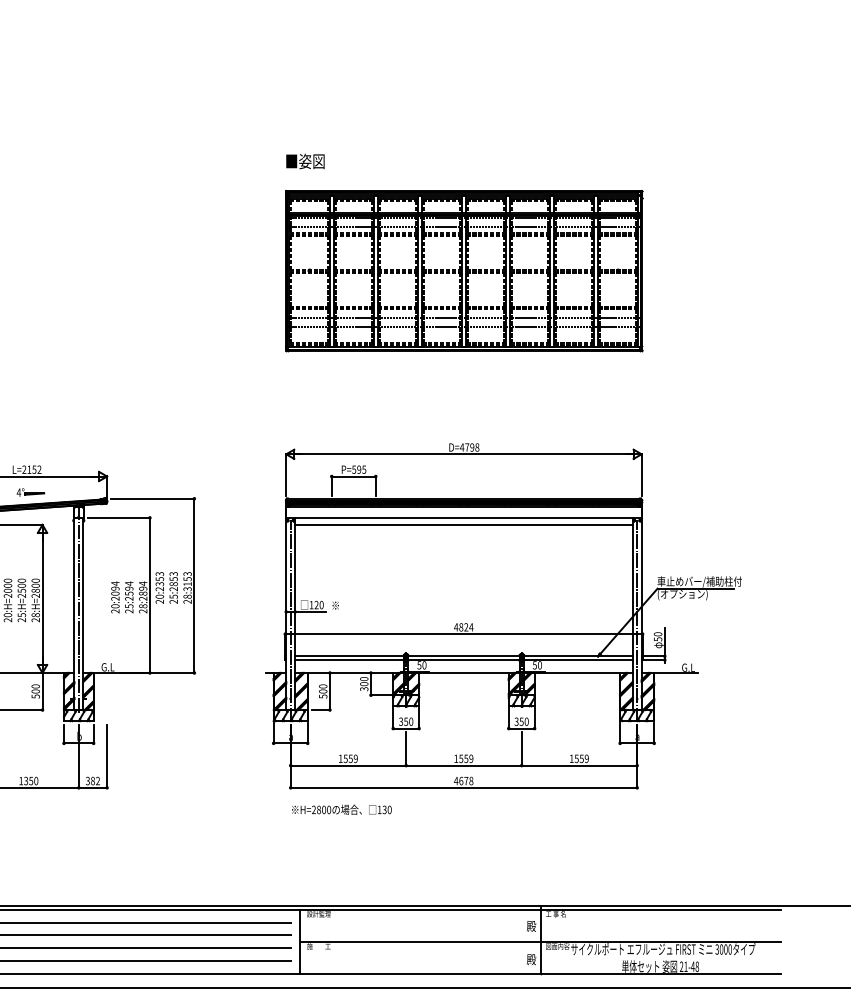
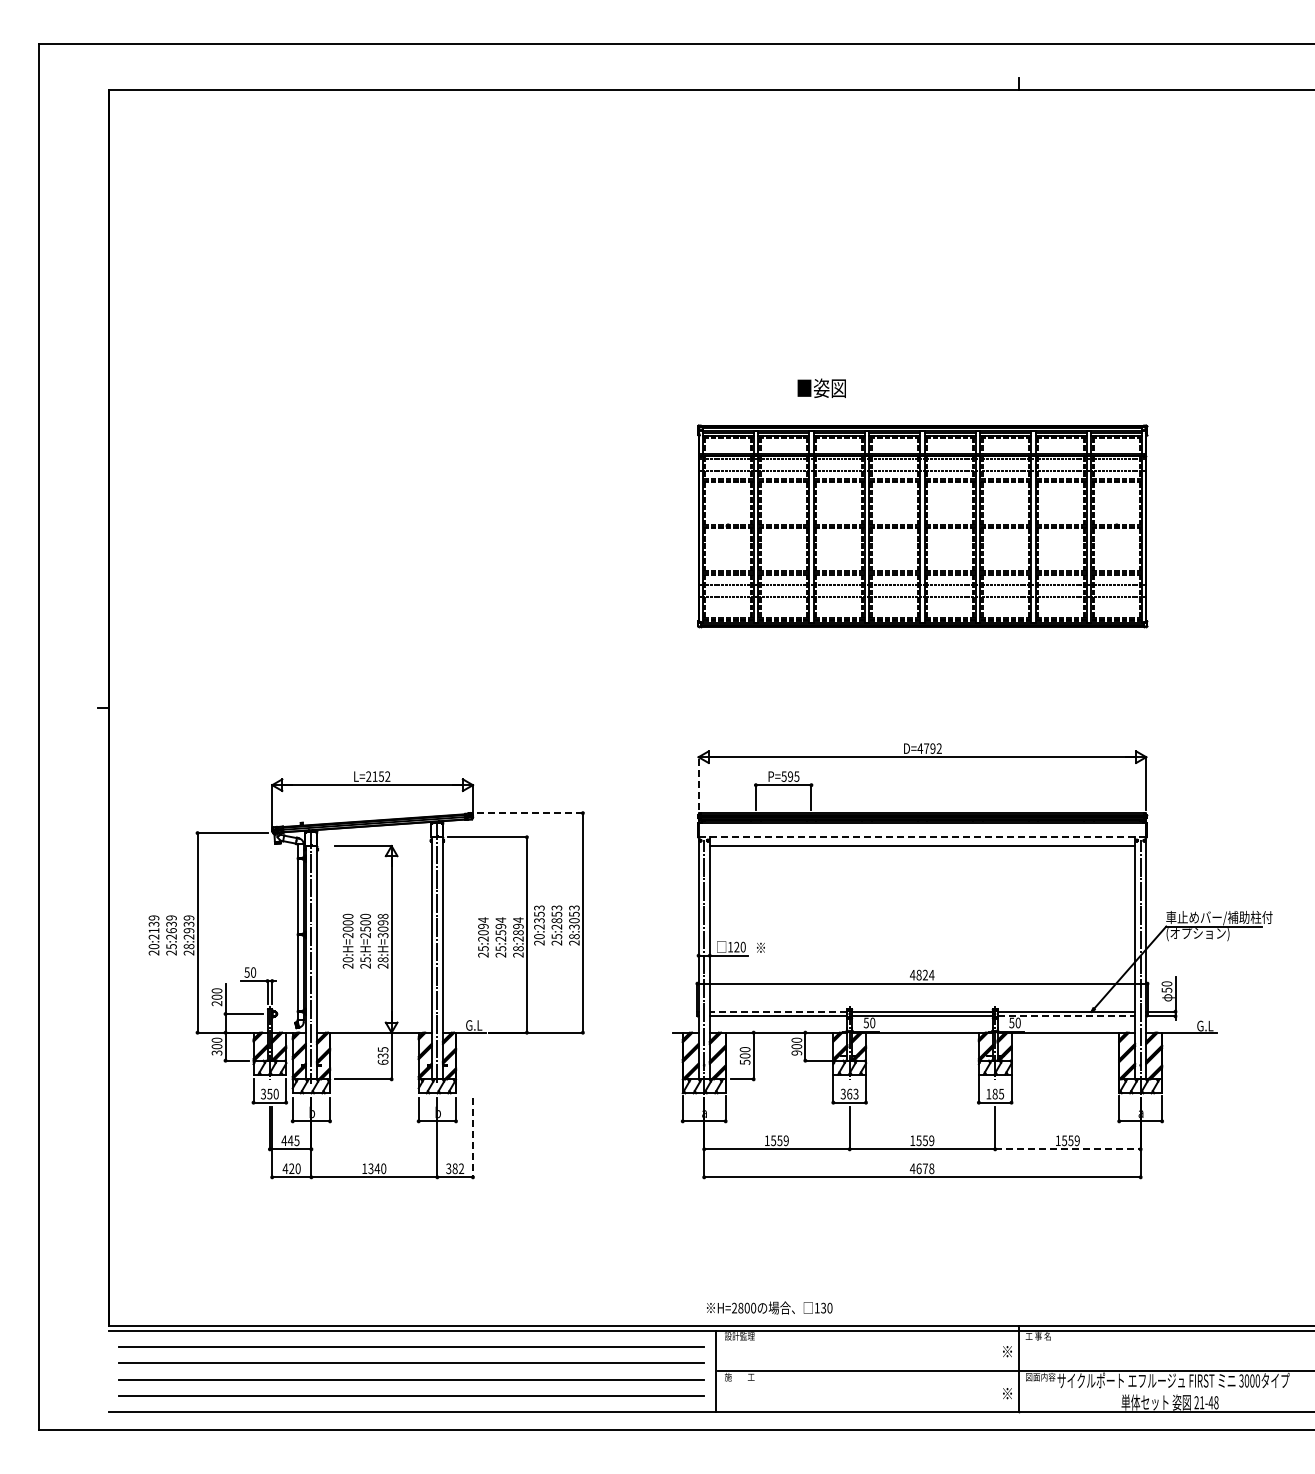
text: (305, 160) -> (821, 387), moved
text: (476, 447) -> (938, 748), D=4798 -> D=4792
line: (286, 475) -> (698, 783), solid -> dashed
part: (30, 492) -> (376, 805), removed
line: (152, 499) -> (530, 813), solid -> dashed
line: (463, 518) -> (922, 837), solid -> dashed
text: (187, 583) -> (574, 920), 28:3153 -> 28:3053
text: (36, 587) -> (383, 925), 28:H=2800 -> 28:H=3098
text: (115, 606) -> (483, 948), 20:2094 -> 25:2094
line: (349, 656) -> (778, 1011), solid -> dashed
line: (578, 660) -> (1066, 1016), solid -> dashed
text: (364, 688) -> (797, 1052), 300 -> 900
text: (35, 691) -> (382, 1055), 500 -> 635
text: (408, 721) -> (852, 1093), 350 -> 363
text: (521, 721) -> (995, 1093), 350 -> 185
line: (106, 756) -> (472, 1137), solid -> dashed
line: (579, 765) -> (1067, 1149), solid -> dashed
text: (31, 780) -> (377, 1168), 1350 -> 1340
text: (341, 809) -> (769, 1307), moved
text: (531, 926) -> (1007, 1351), 殿 -> ※
text: (531, 959) -> (1007, 1393), 殿 -> ※

